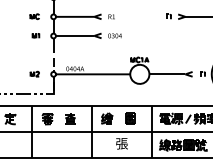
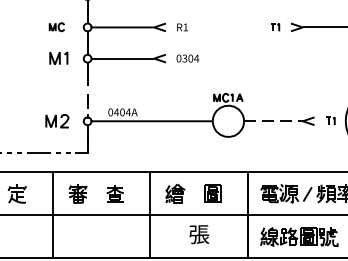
part: (35, 35) -> (58, 57), size x1.6
part: (34, 73) -> (56, 119), size x1.6
line: (167, 74) -> (273, 121), solid -> dashed

